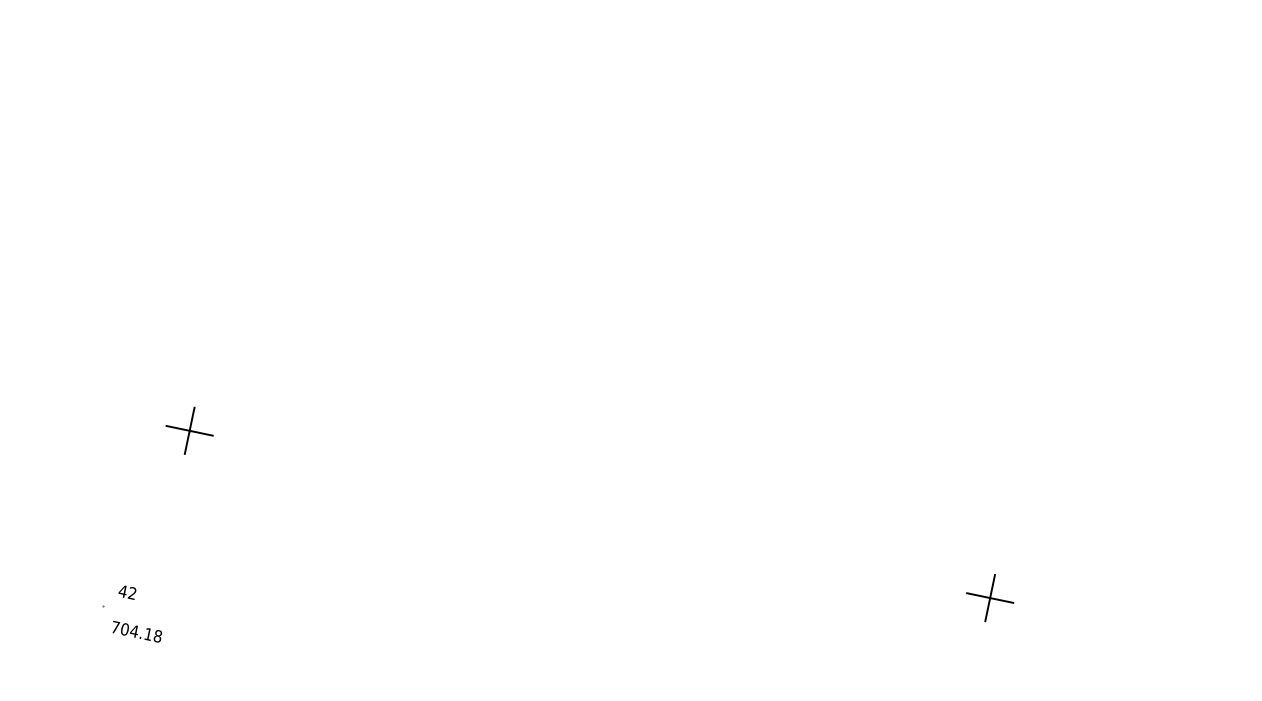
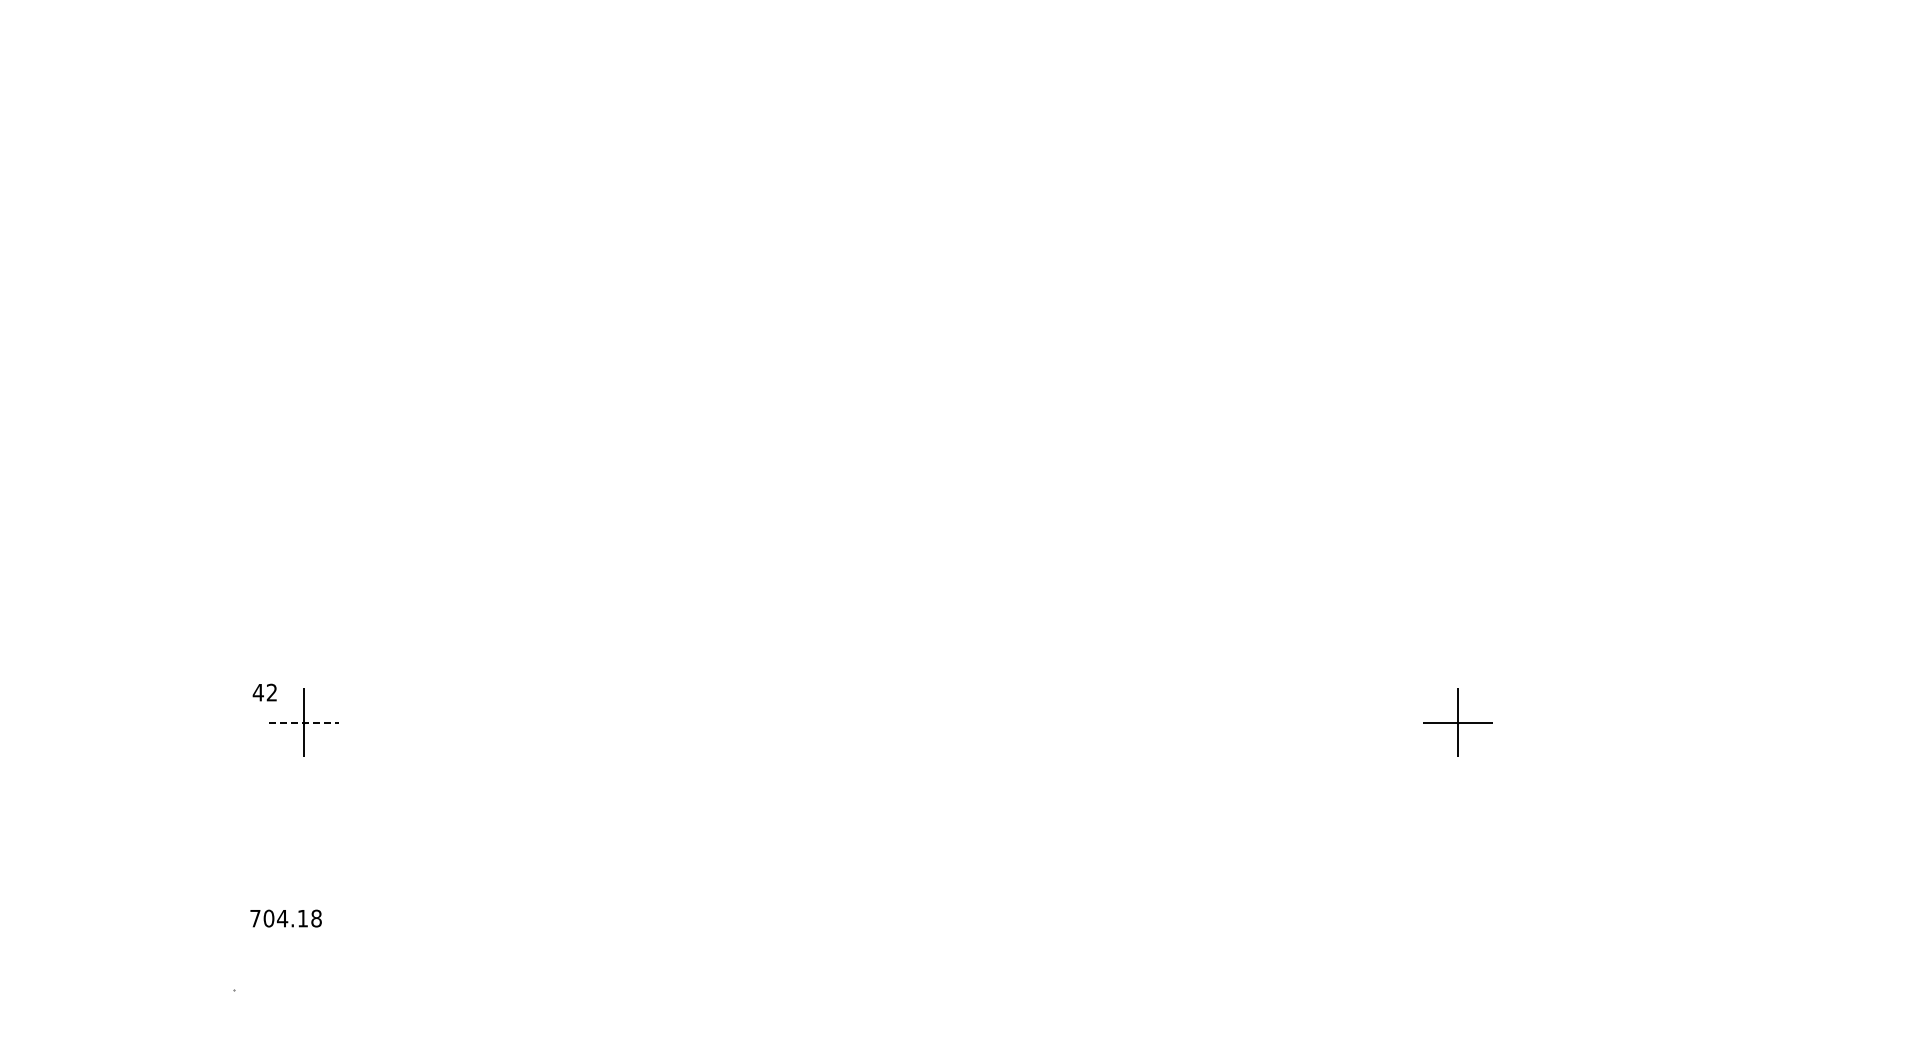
line: (189, 430) -> (304, 722), solid -> dashed
text: (127, 592) -> (264, 692), moved
text: (136, 631) -> (285, 918), moved

